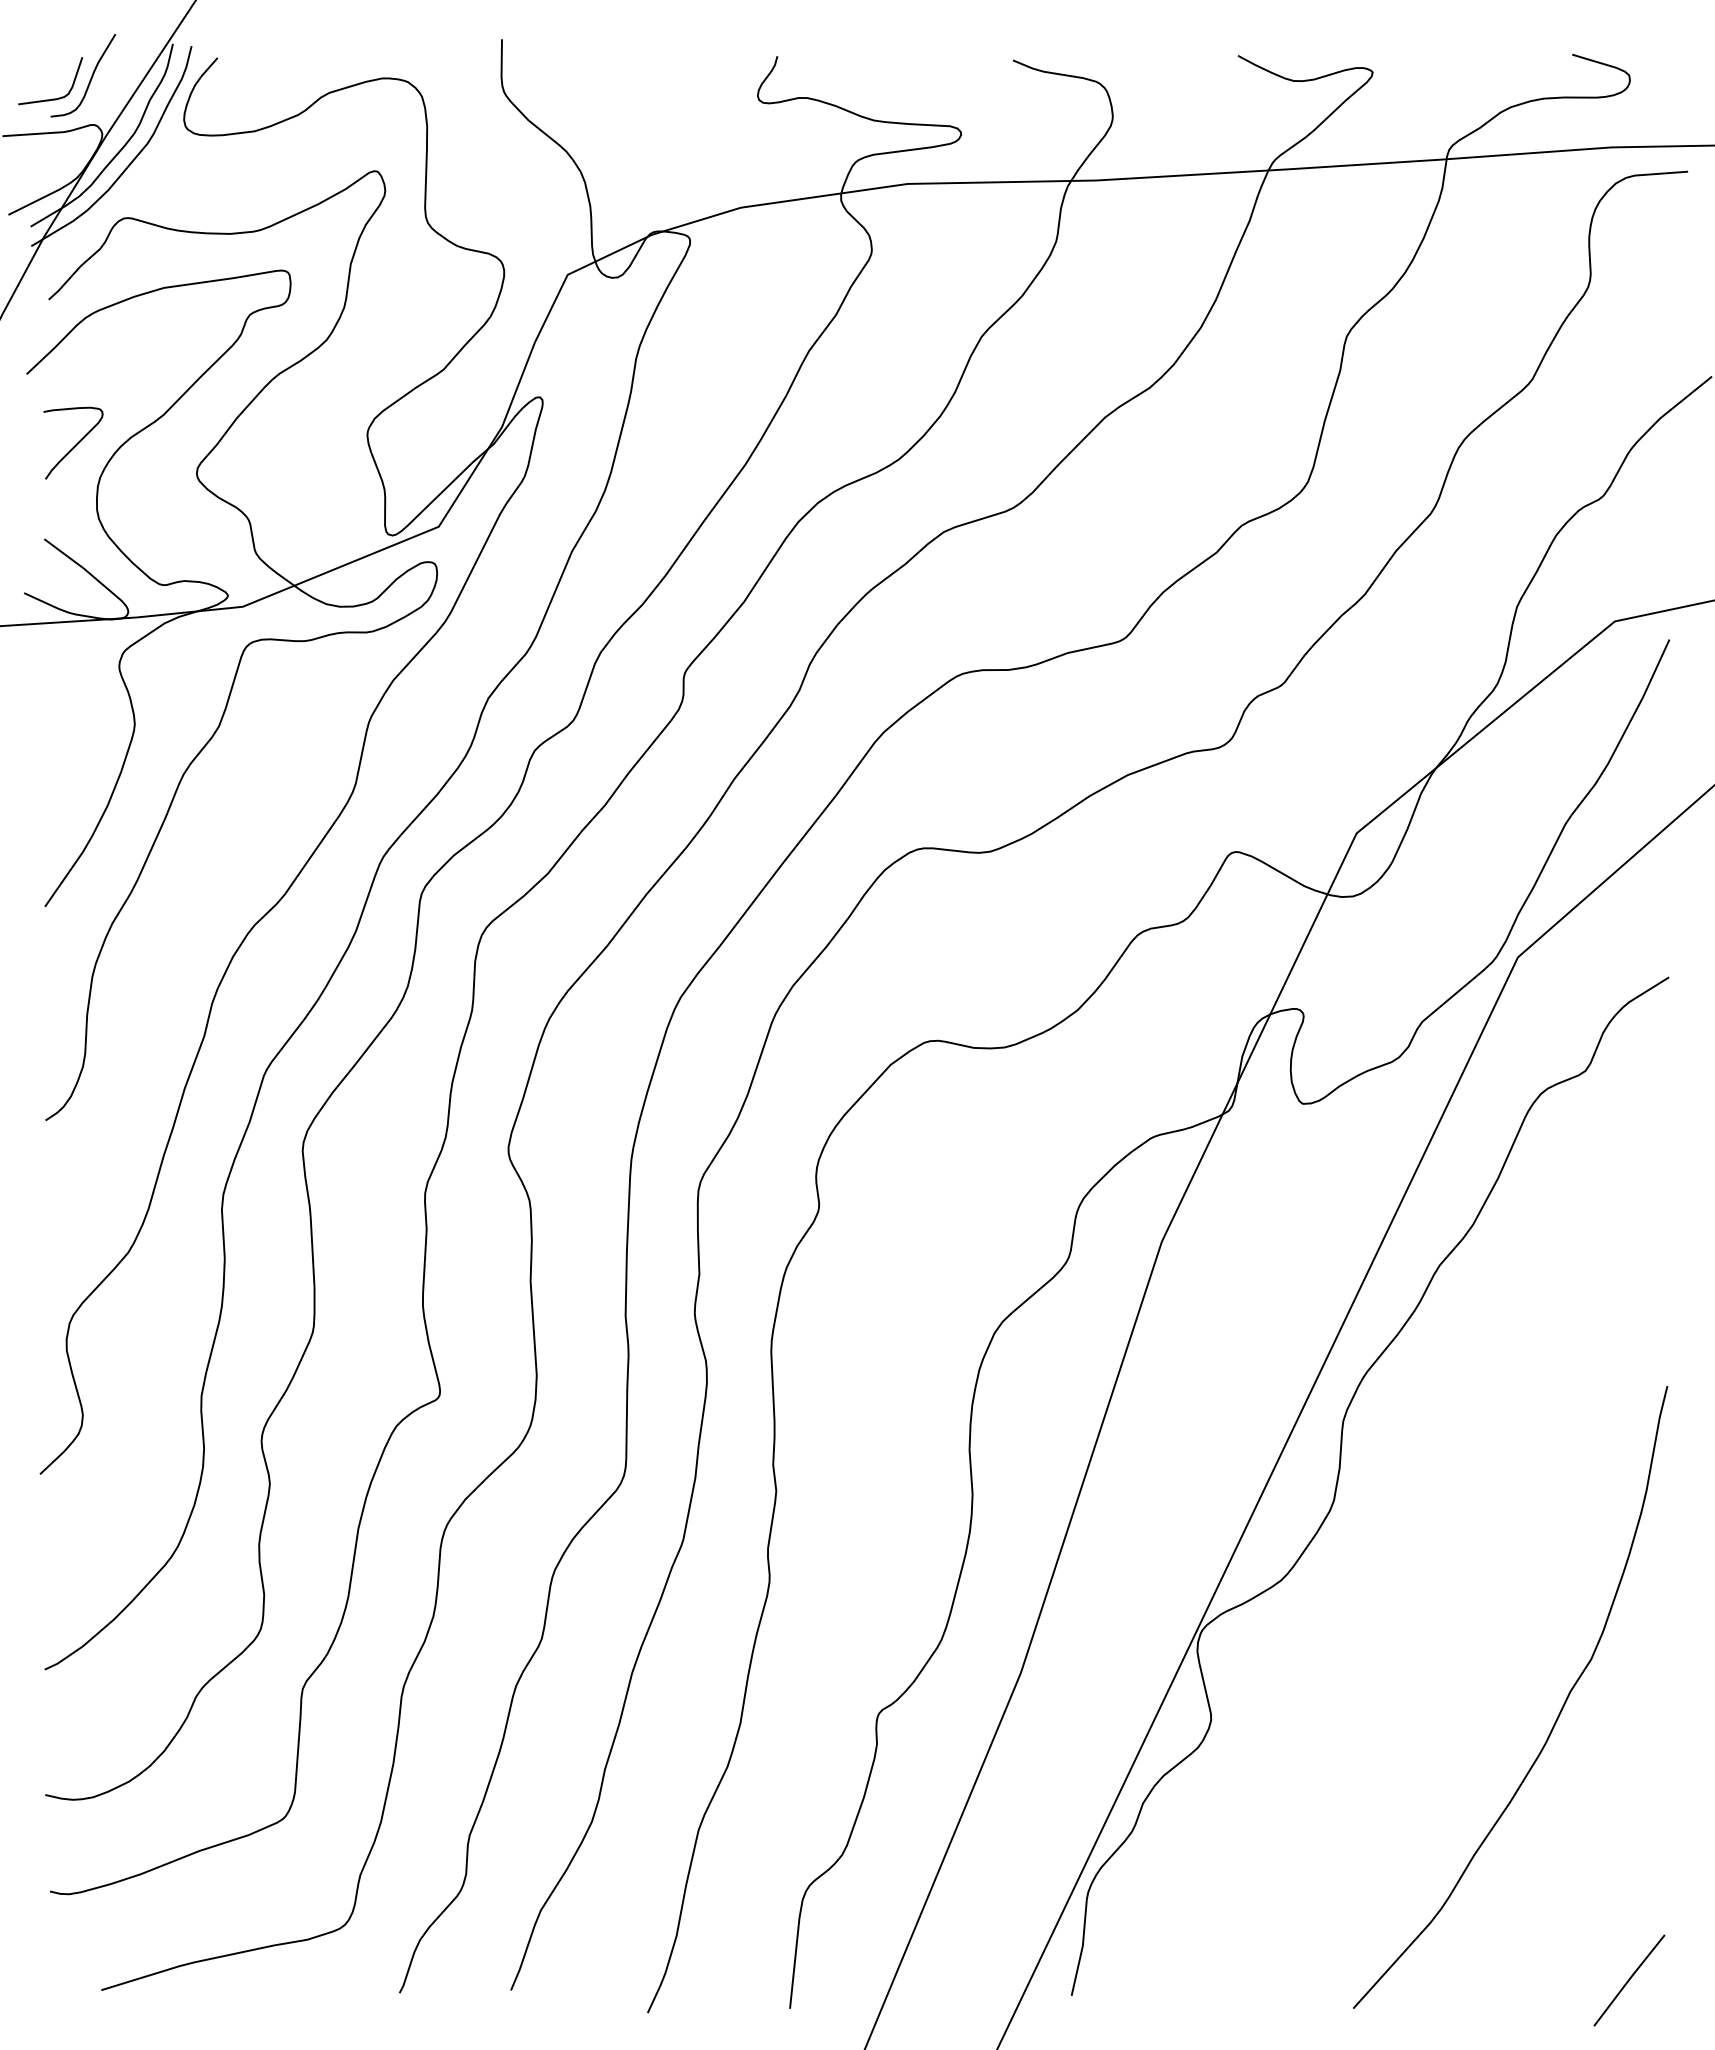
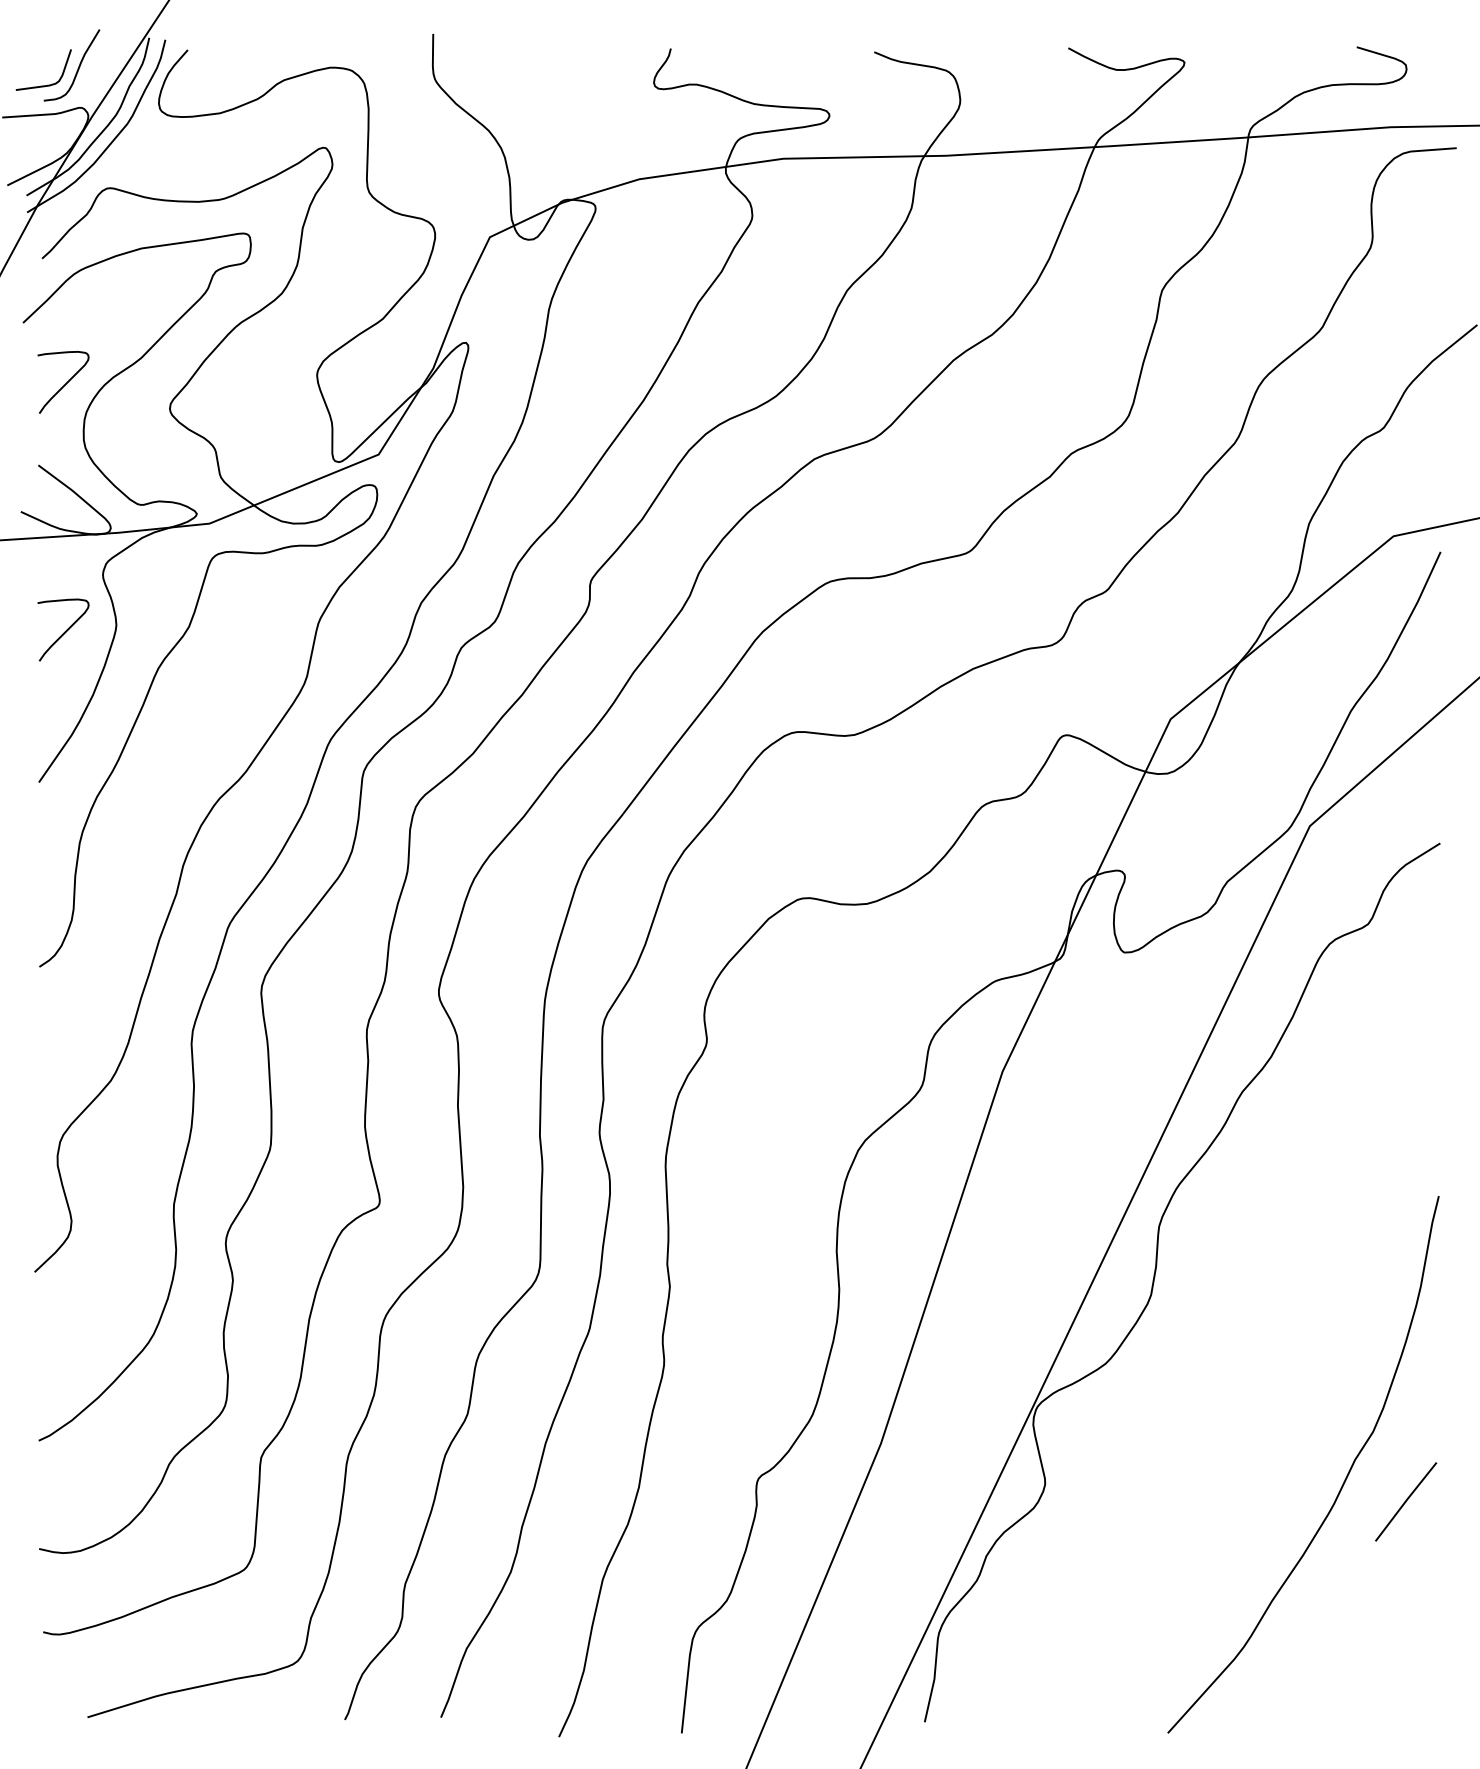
curve: (75, 731) -> (65, 631), added
line: (1629, 1980) -> (1406, 1501), moved

